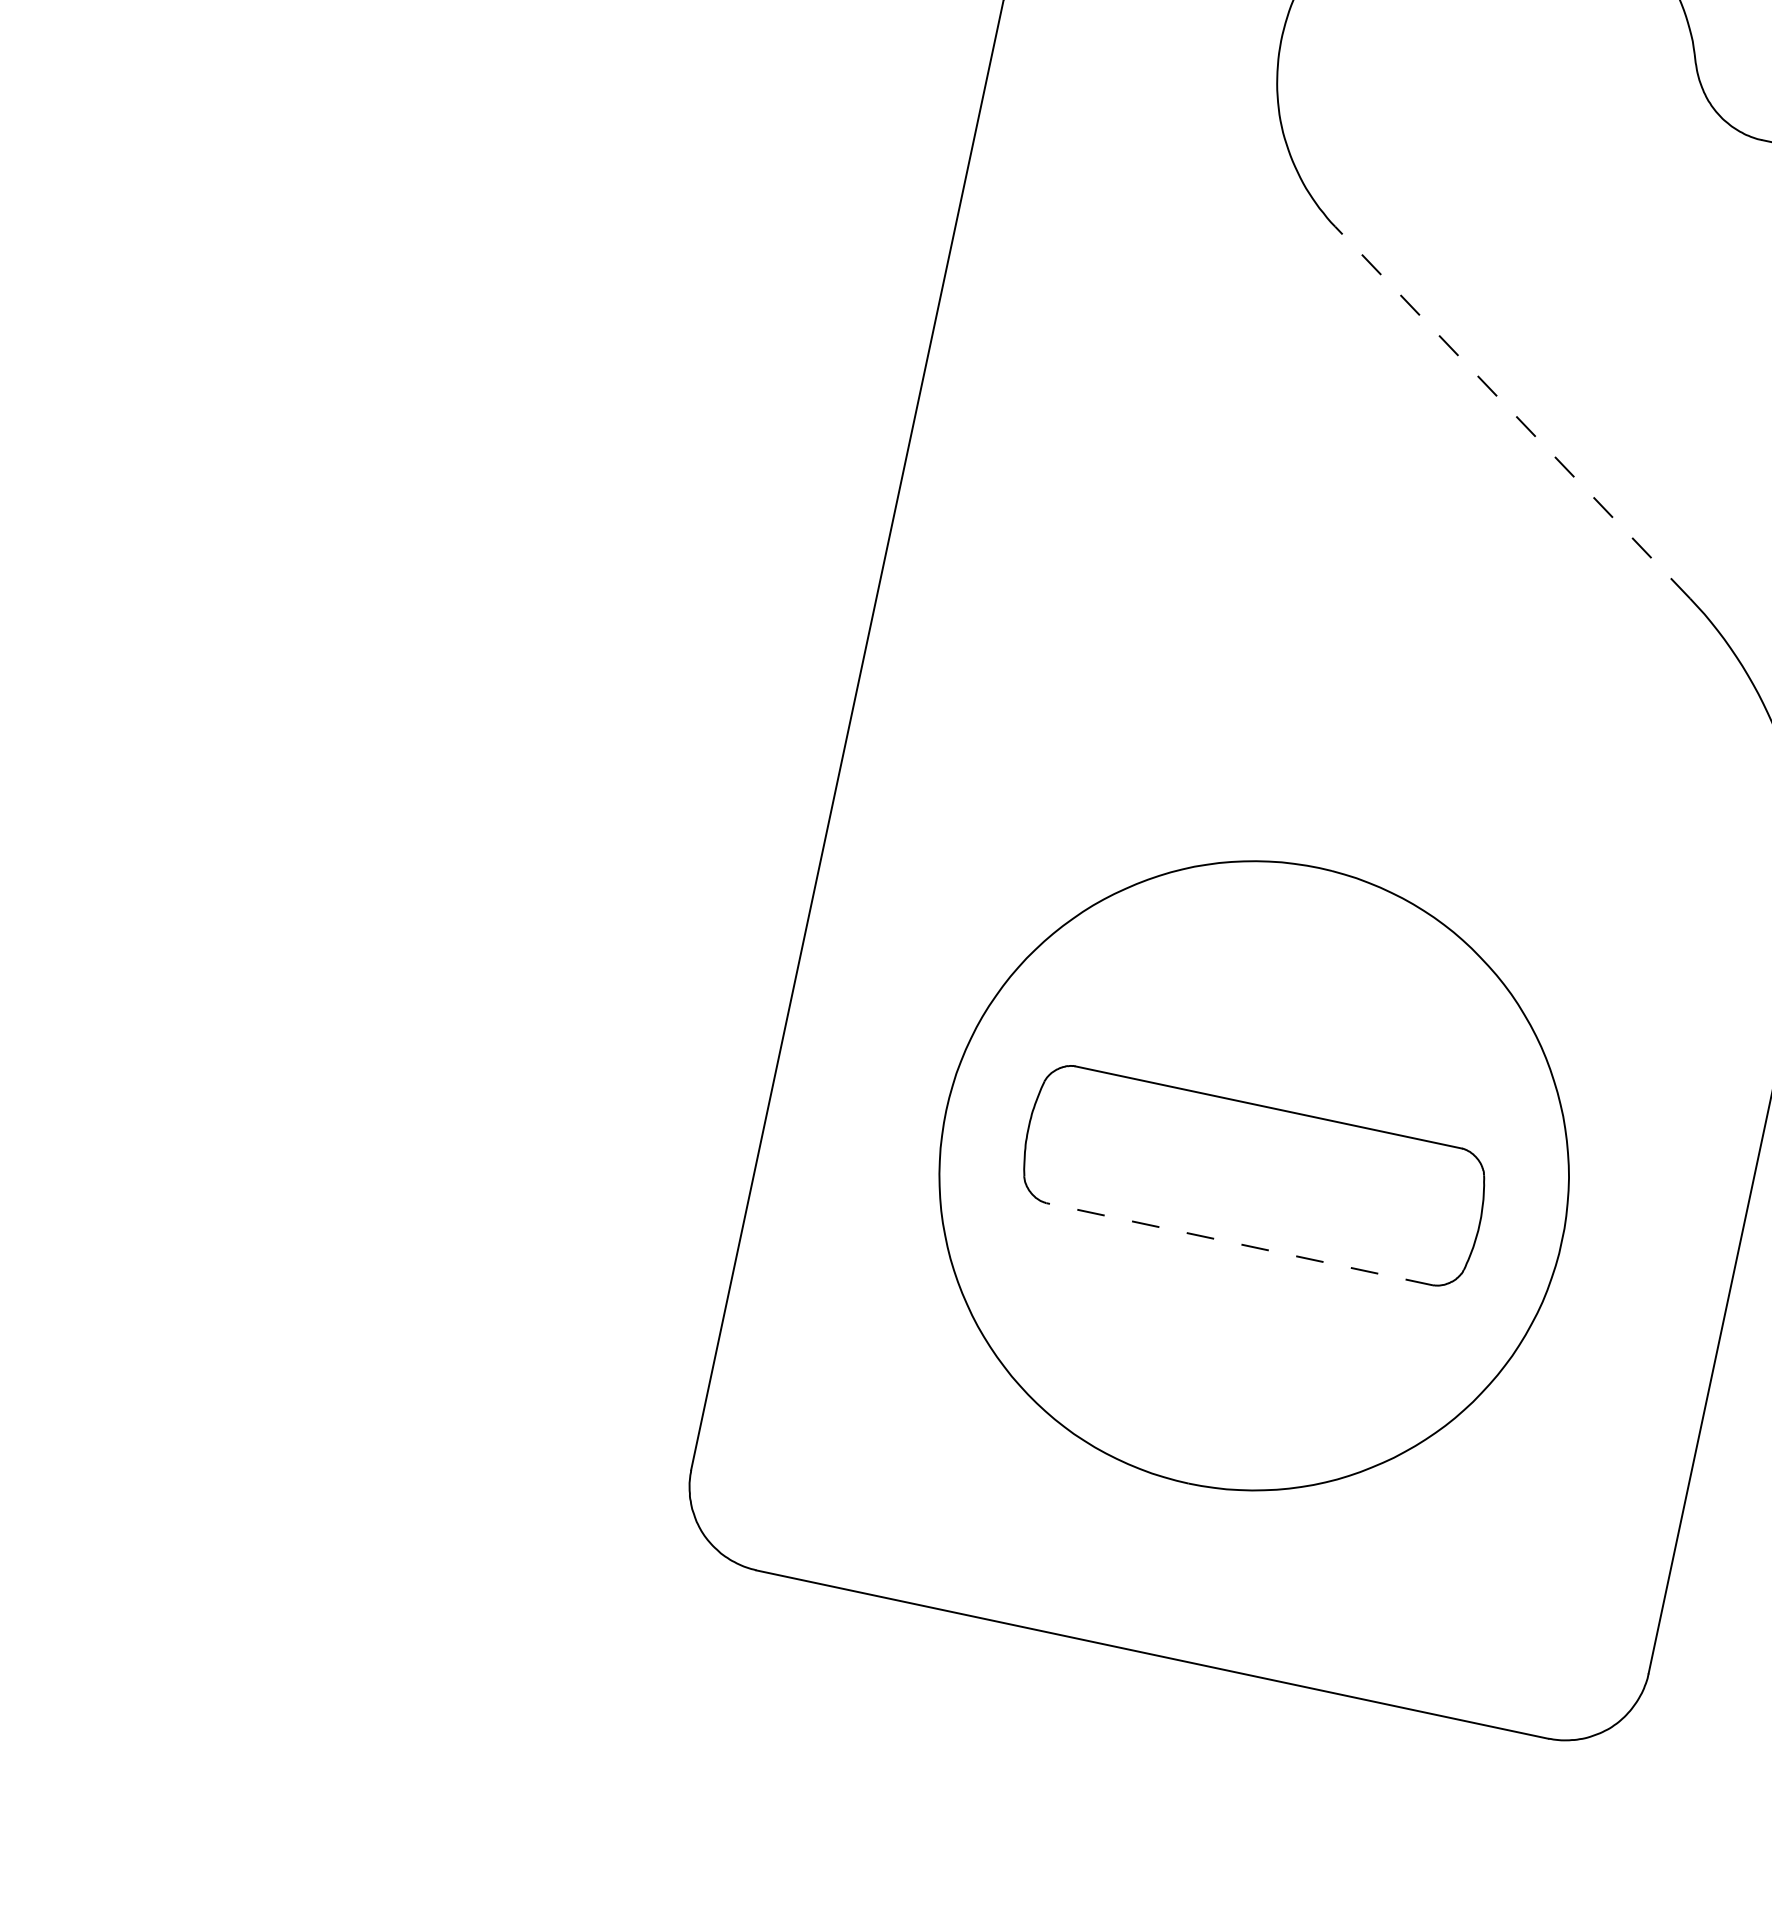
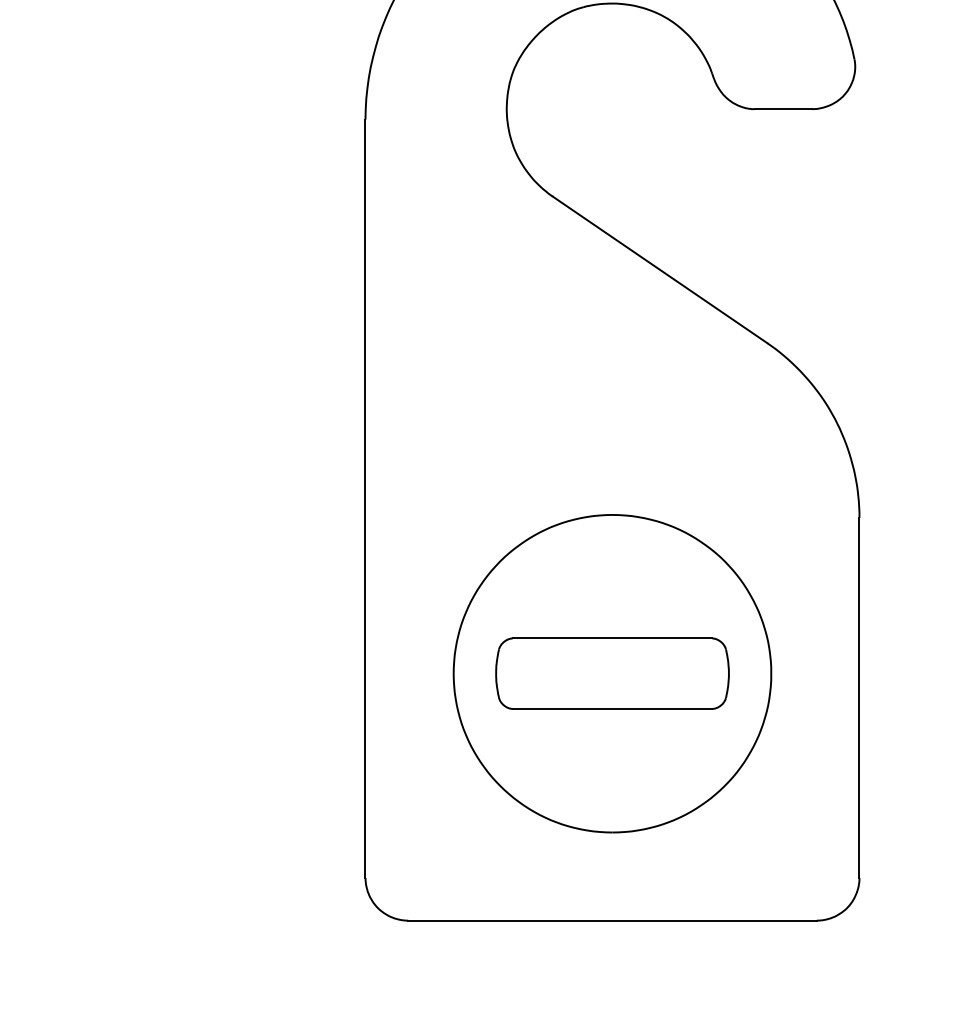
line: (1513, 412) -> (660, 269), dashed -> solid
line: (1239, 1245) -> (612, 709), dashed -> solid

